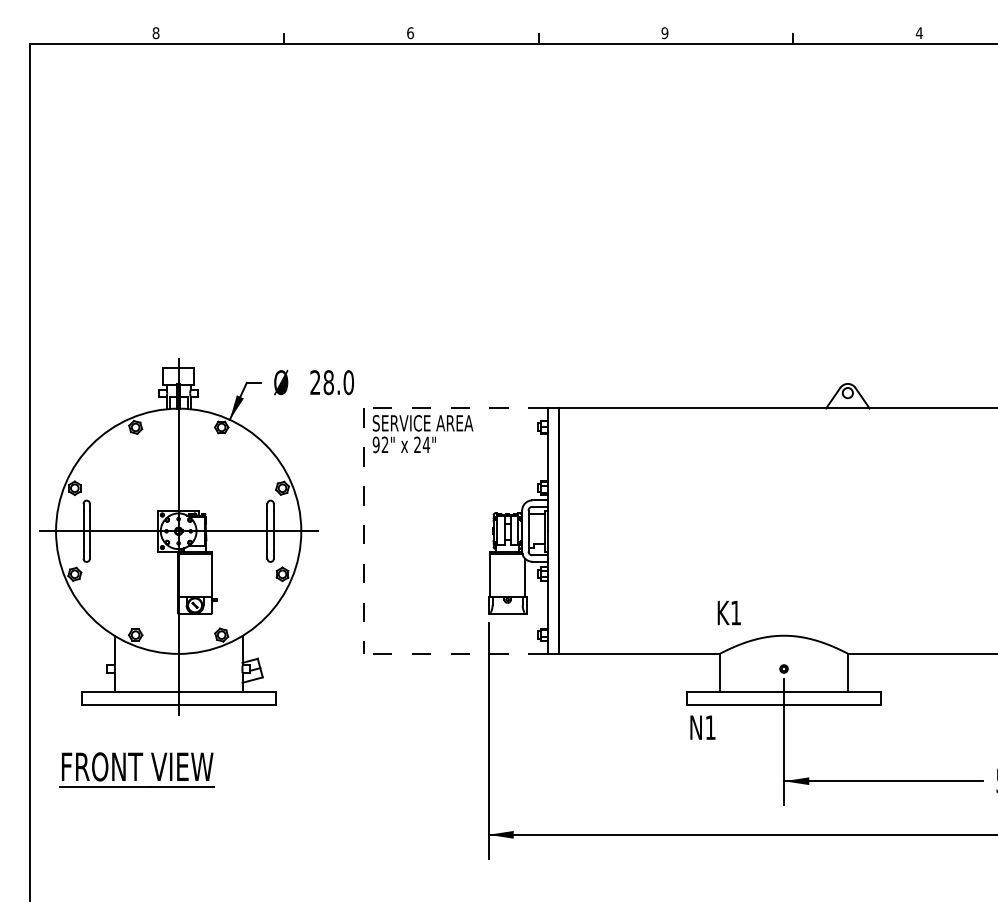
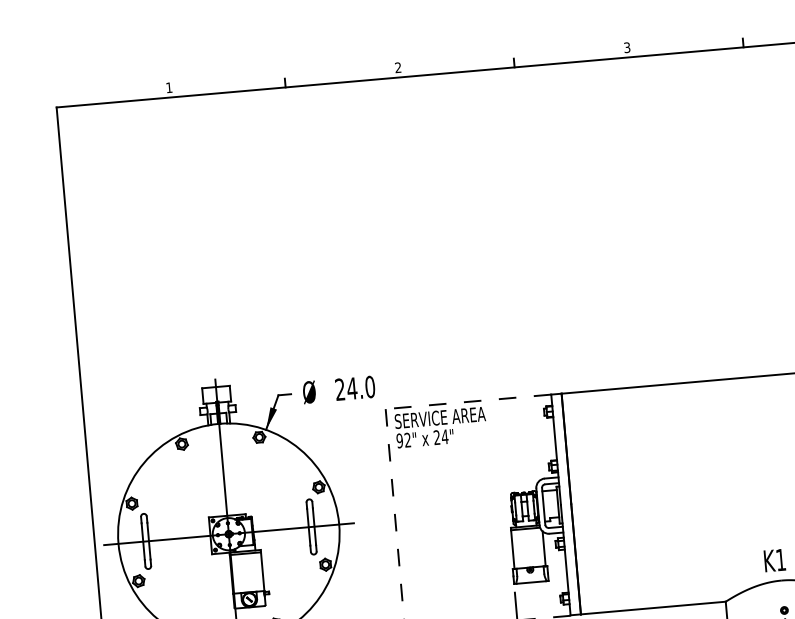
text: (664, 32) -> (626, 47), 9 -> 3
text: (155, 33) -> (168, 88), 8 -> 1
text: (410, 33) -> (398, 68), 6 -> 2
text: (328, 382) -> (351, 388), 28.0 -> 24.0
text: (728, 612) -> (774, 560), moved

